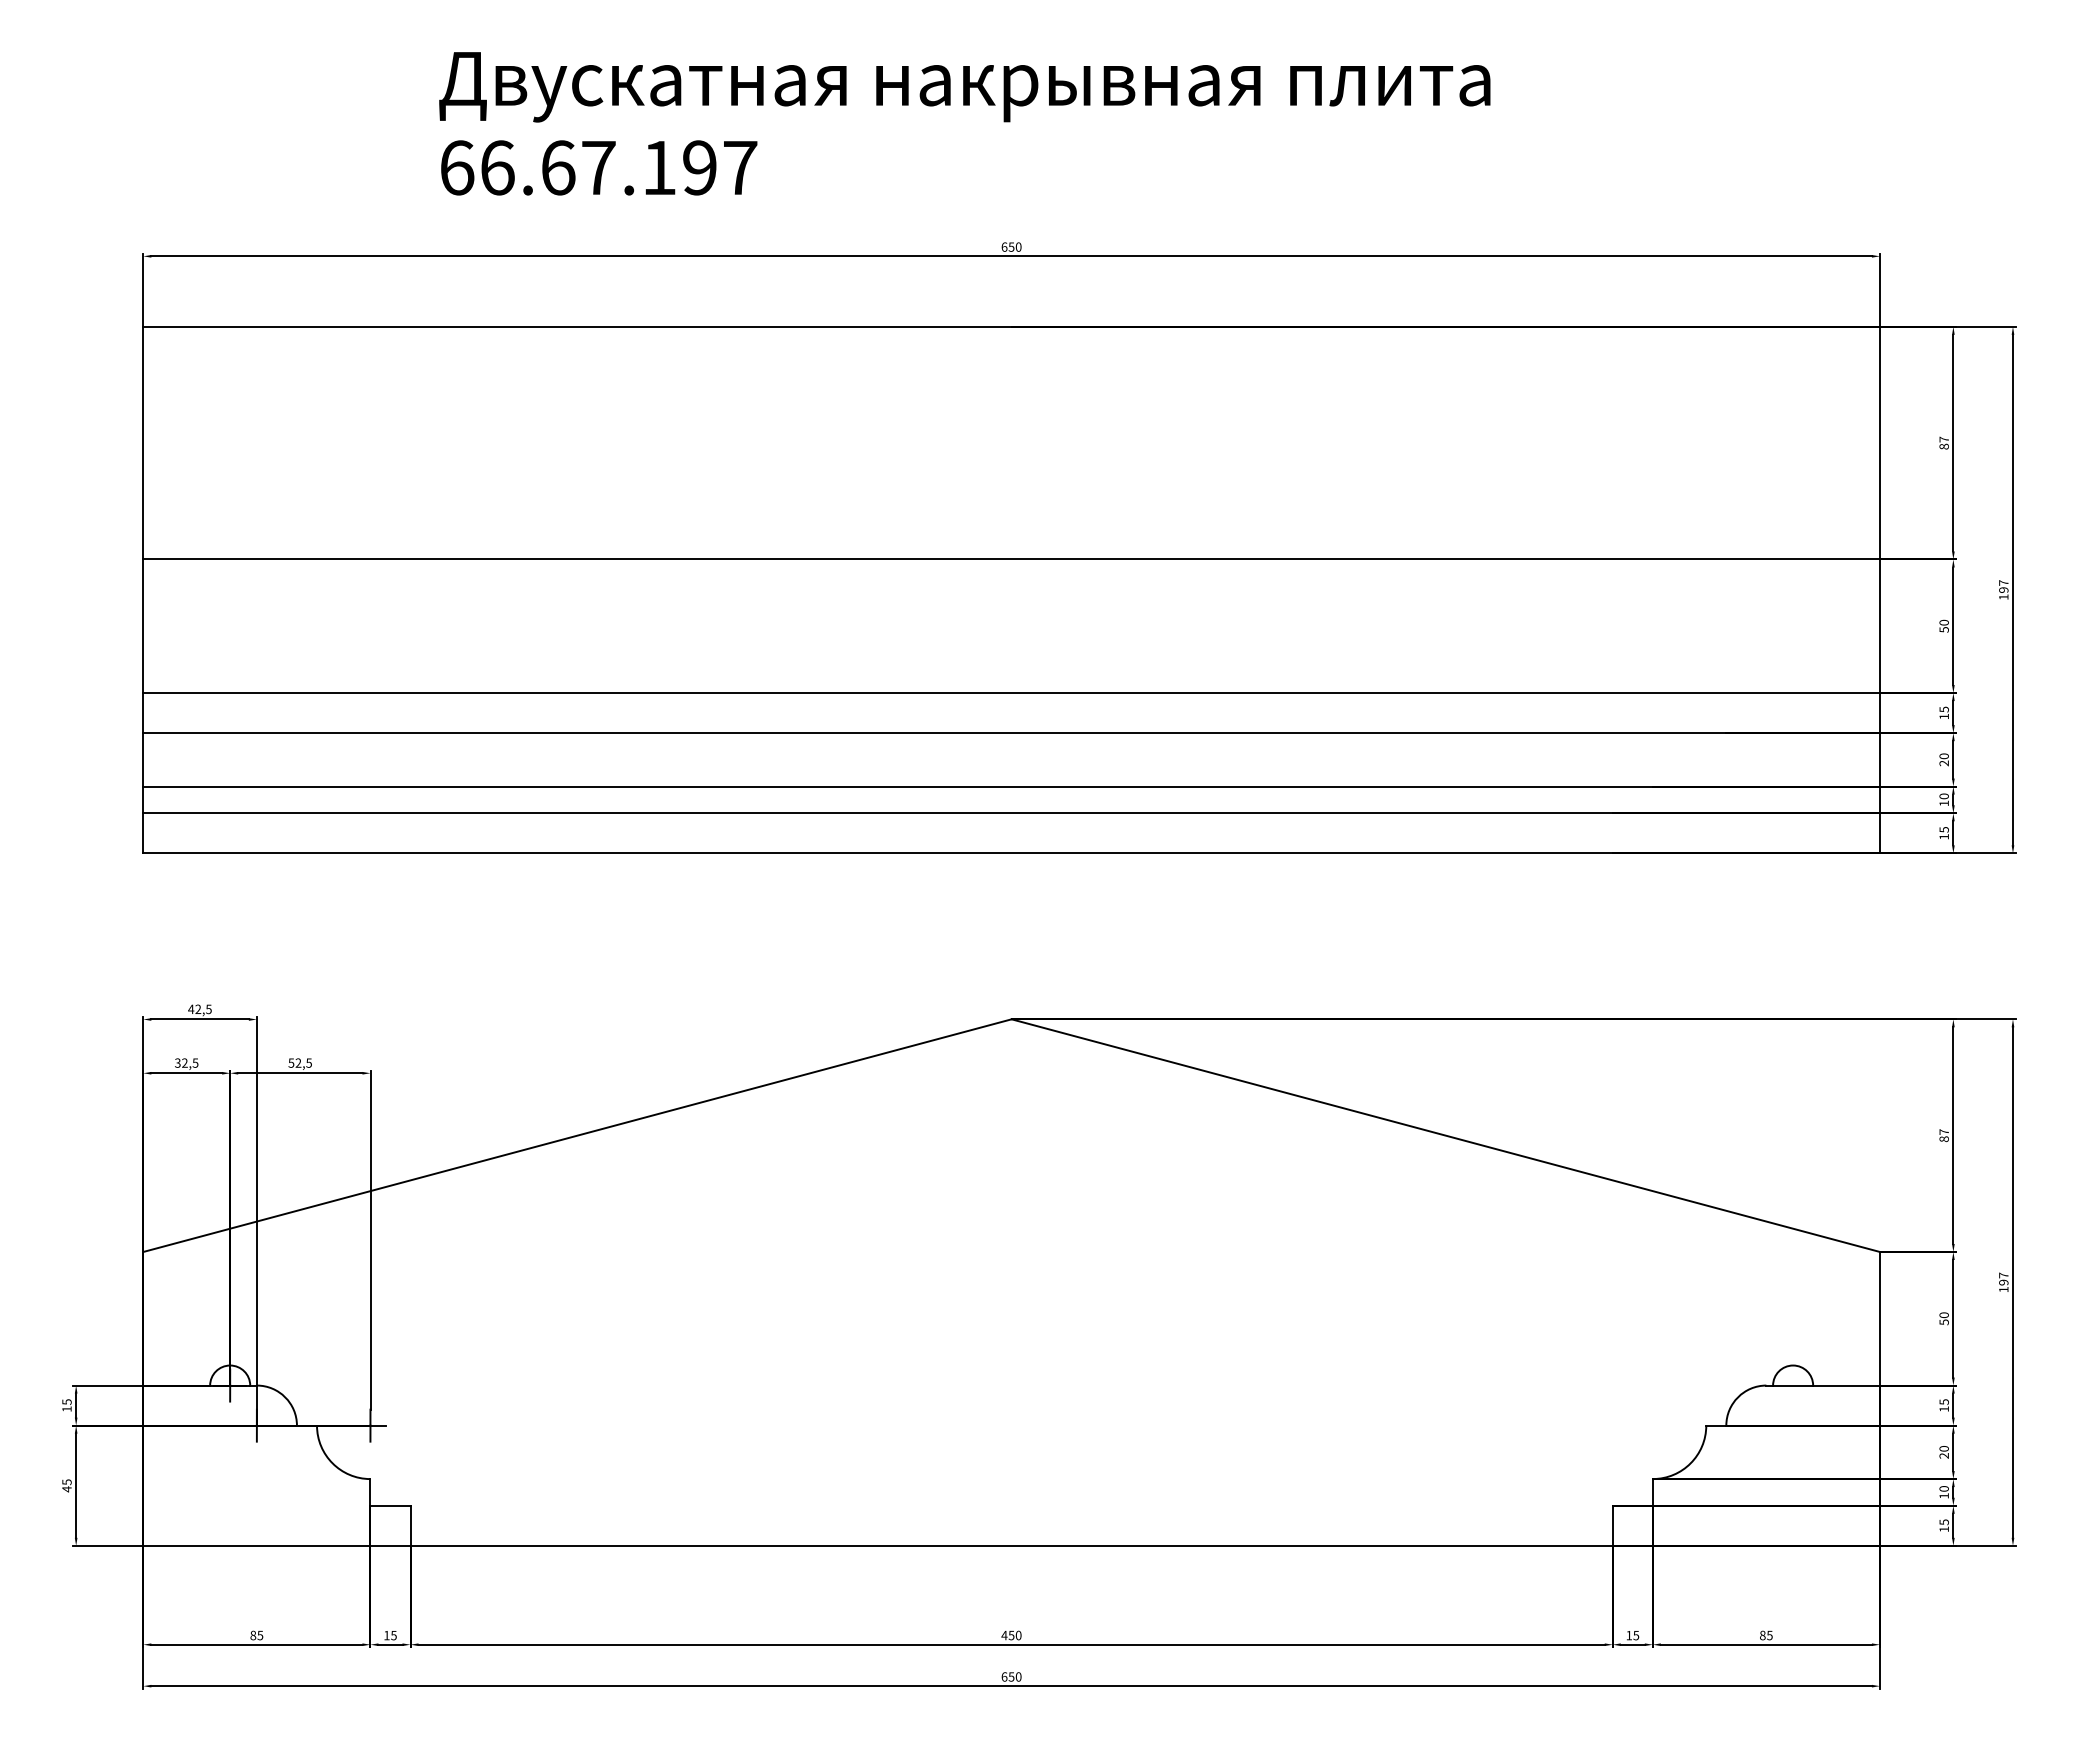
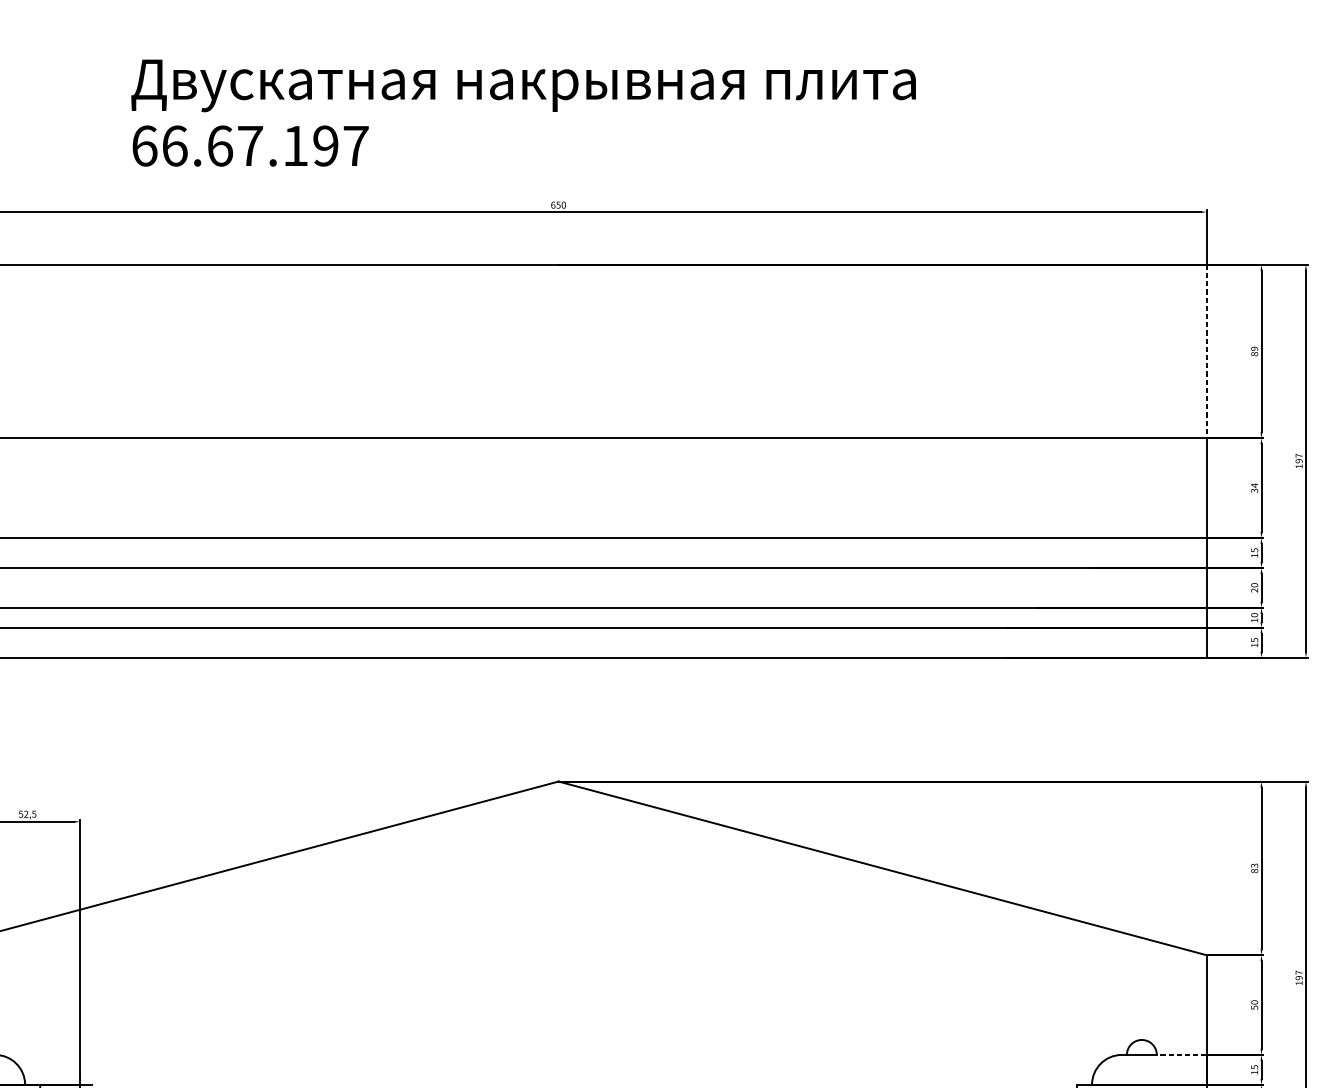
text: (1943, 439) -> (1254, 348), 87 -> 89
line: (1879, 443) -> (1206, 351), solid -> dashed
text: (1943, 625) -> (1254, 487), 50 -> 34
text: (1943, 1131) -> (1254, 865), 87 -> 83
line: (1846, 1385) -> (1181, 1054), solid -> dashed

